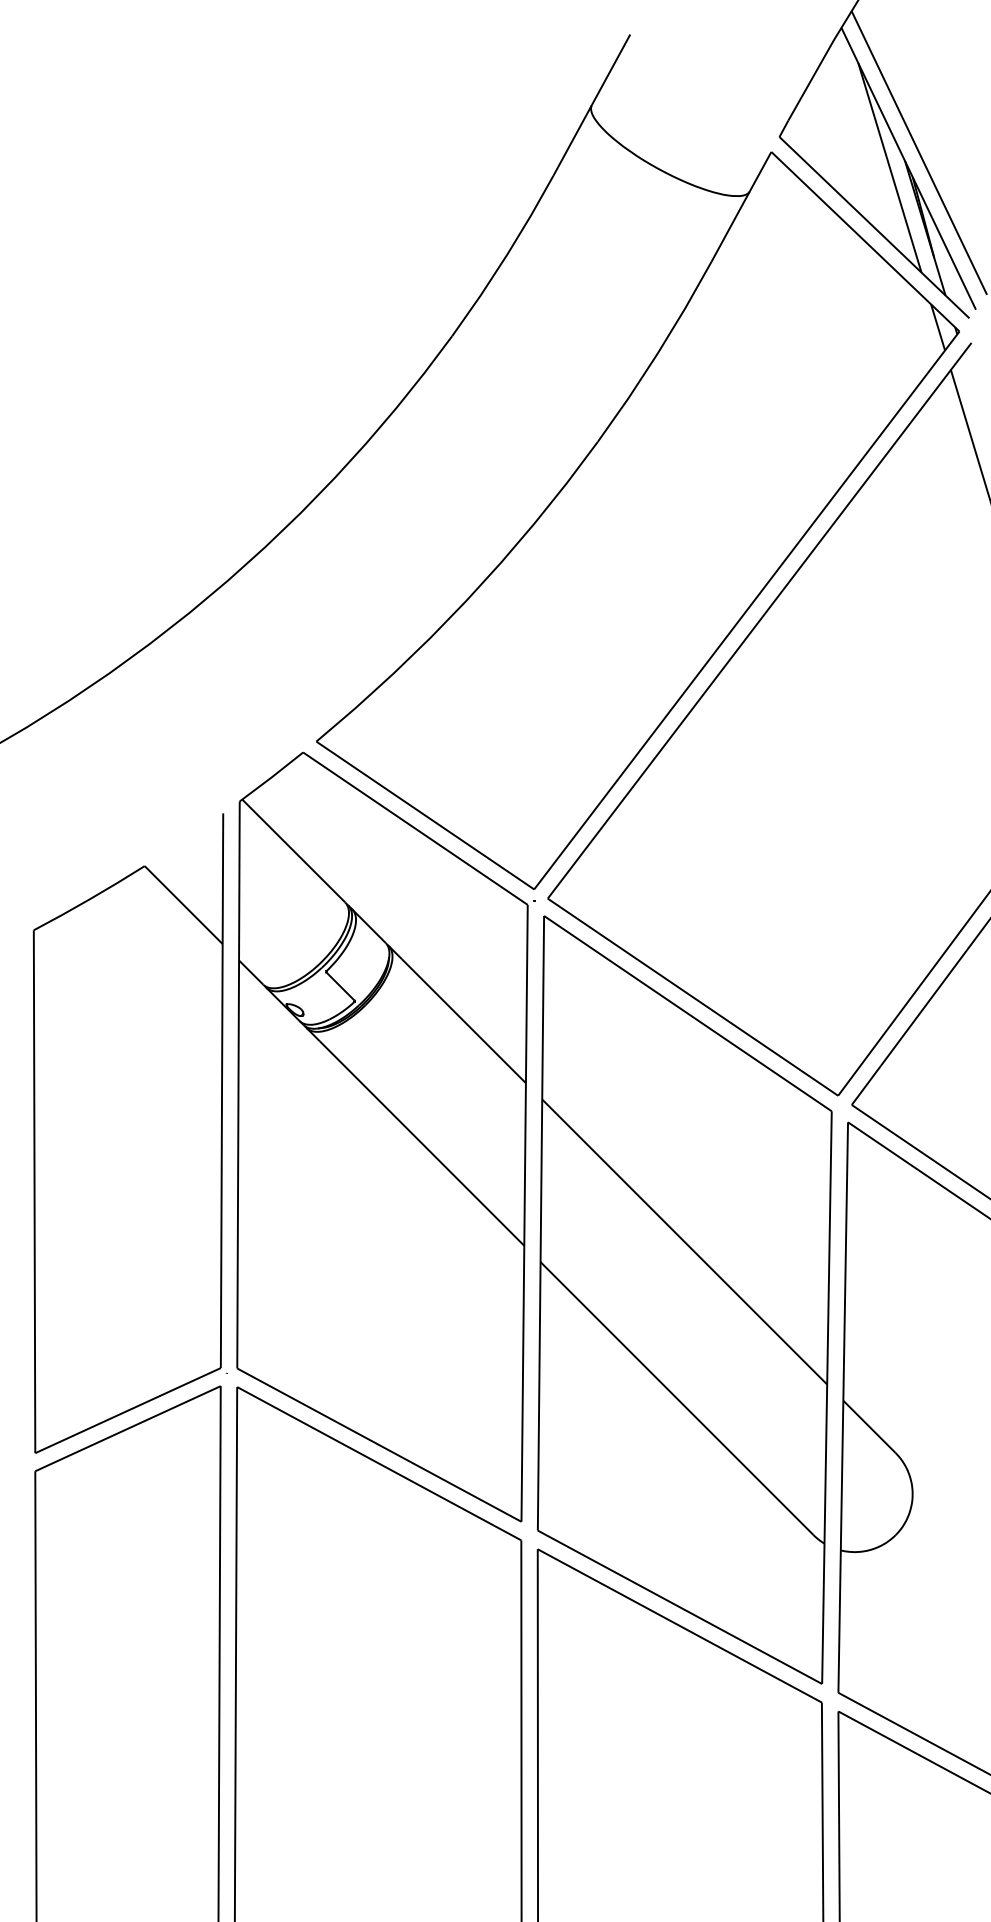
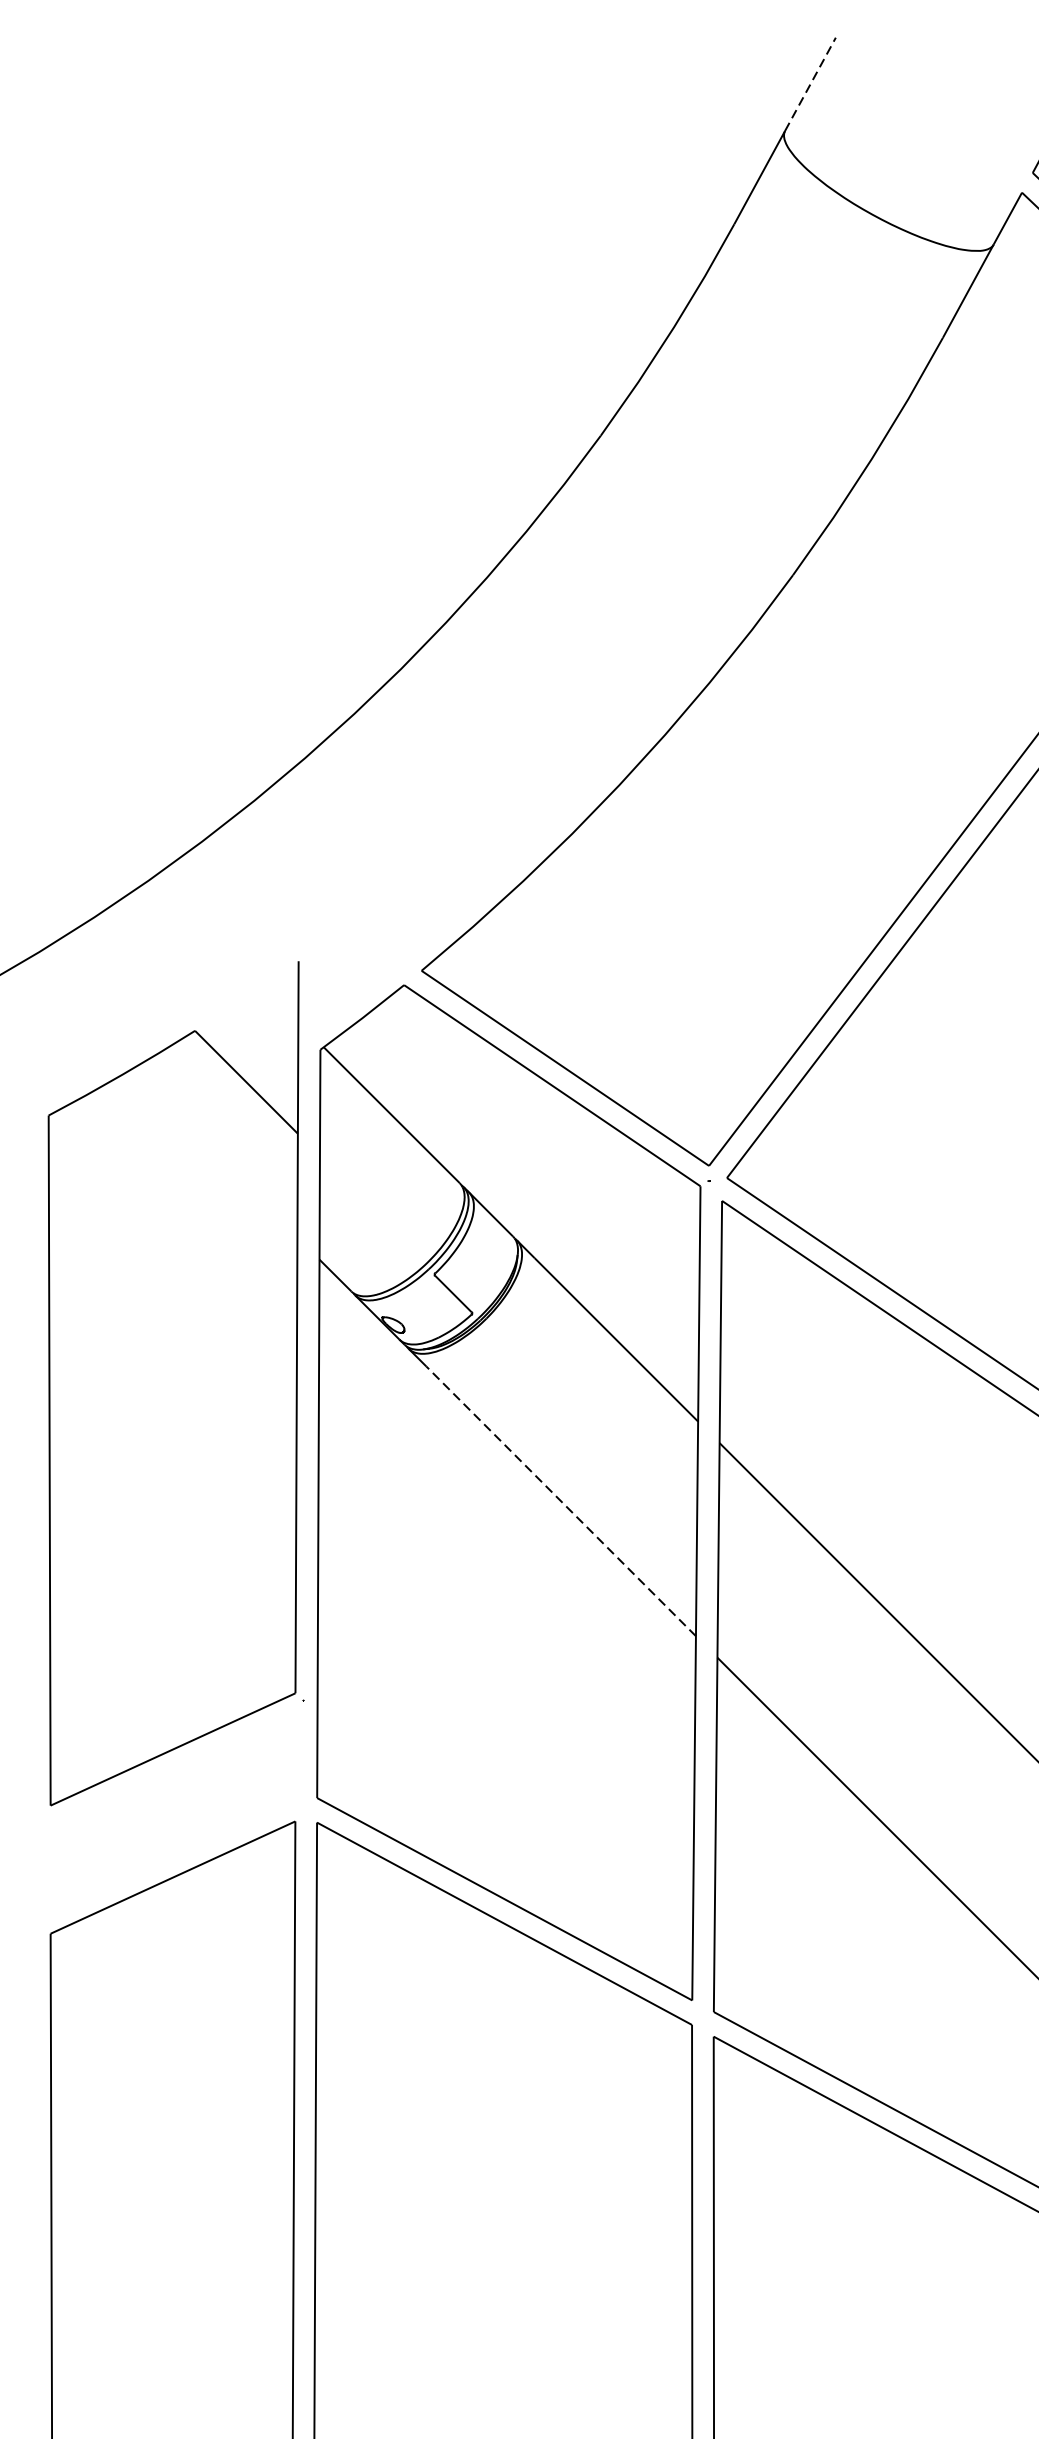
line: (611, 69) -> (811, 83), solid -> dashed
part: (129, 1133) -> (174, 1383), moved
line: (422, 1143) -> (561, 1501), solid -> dashed

